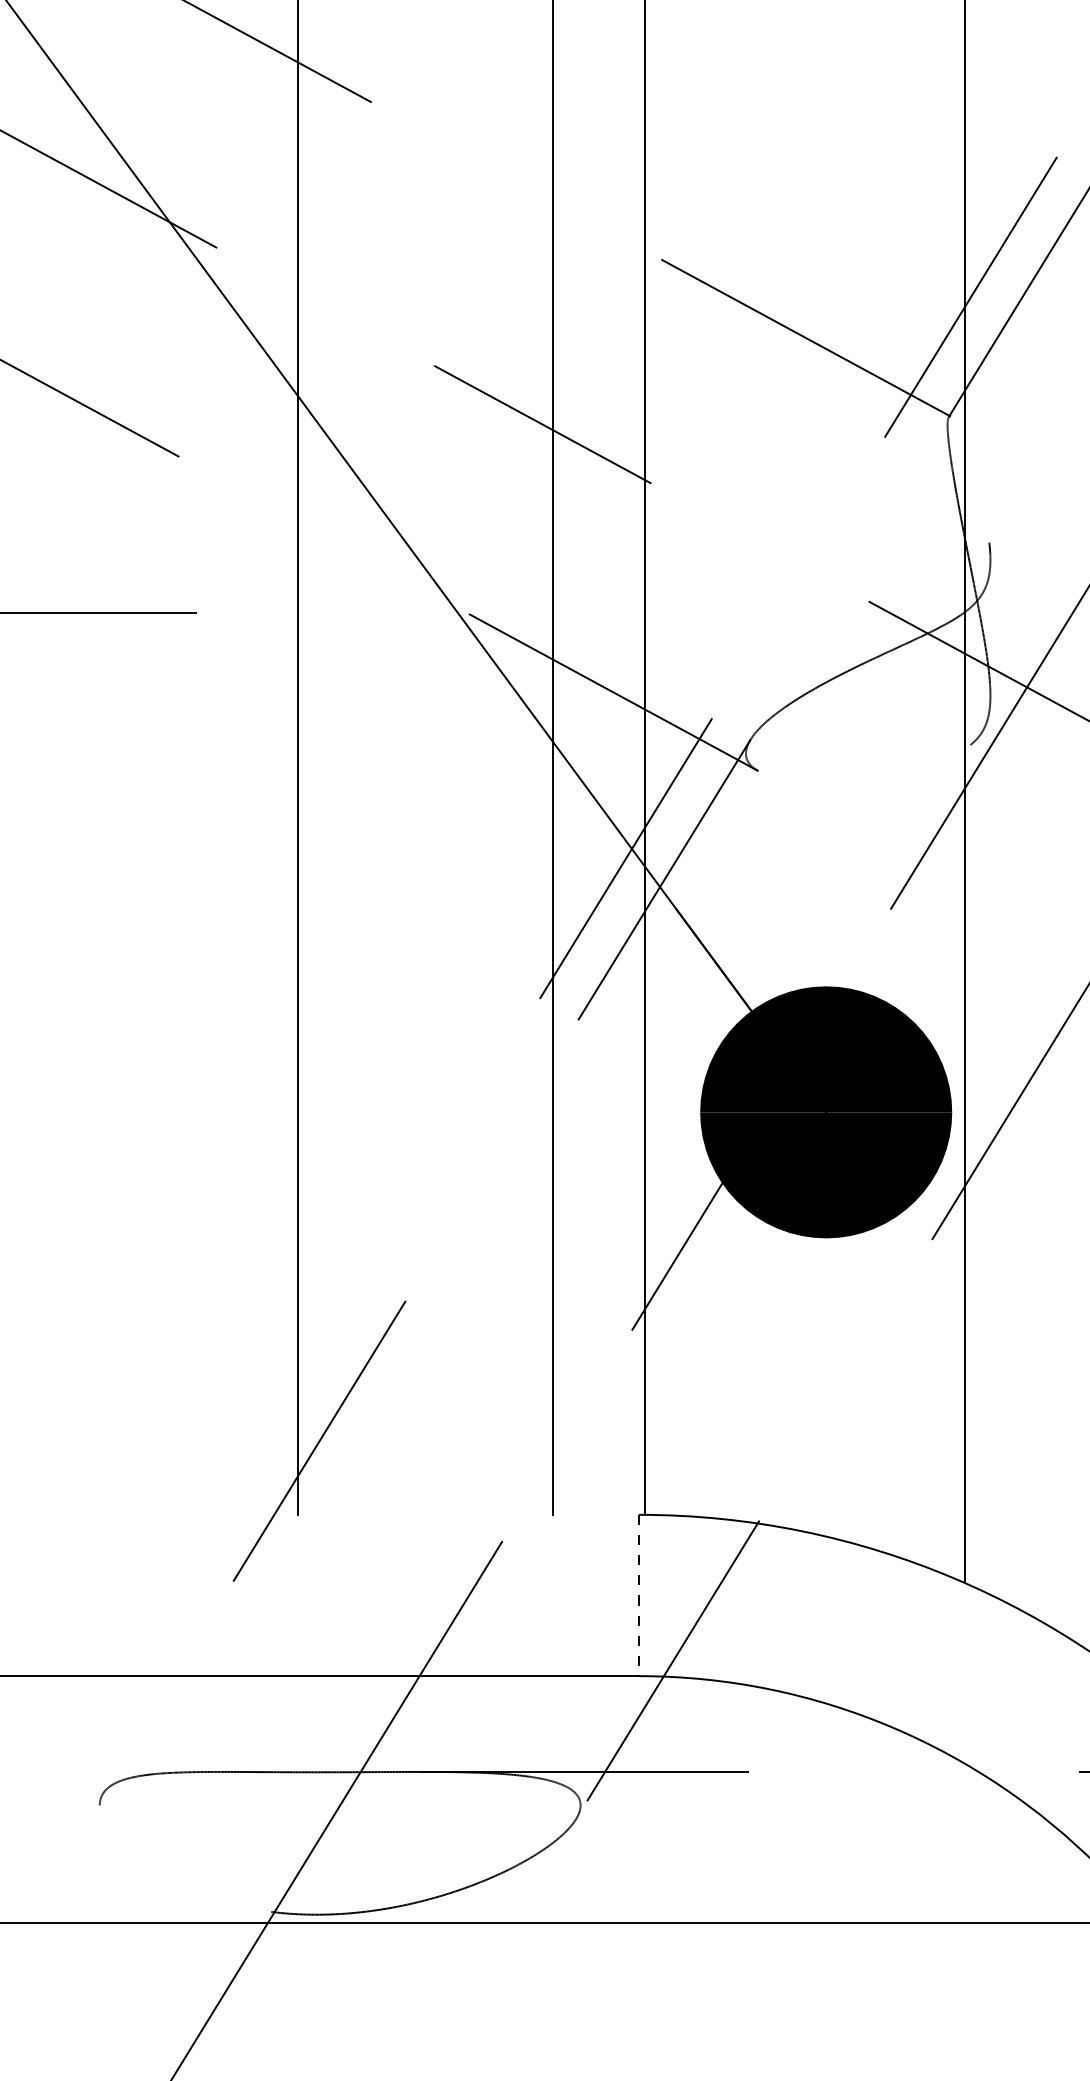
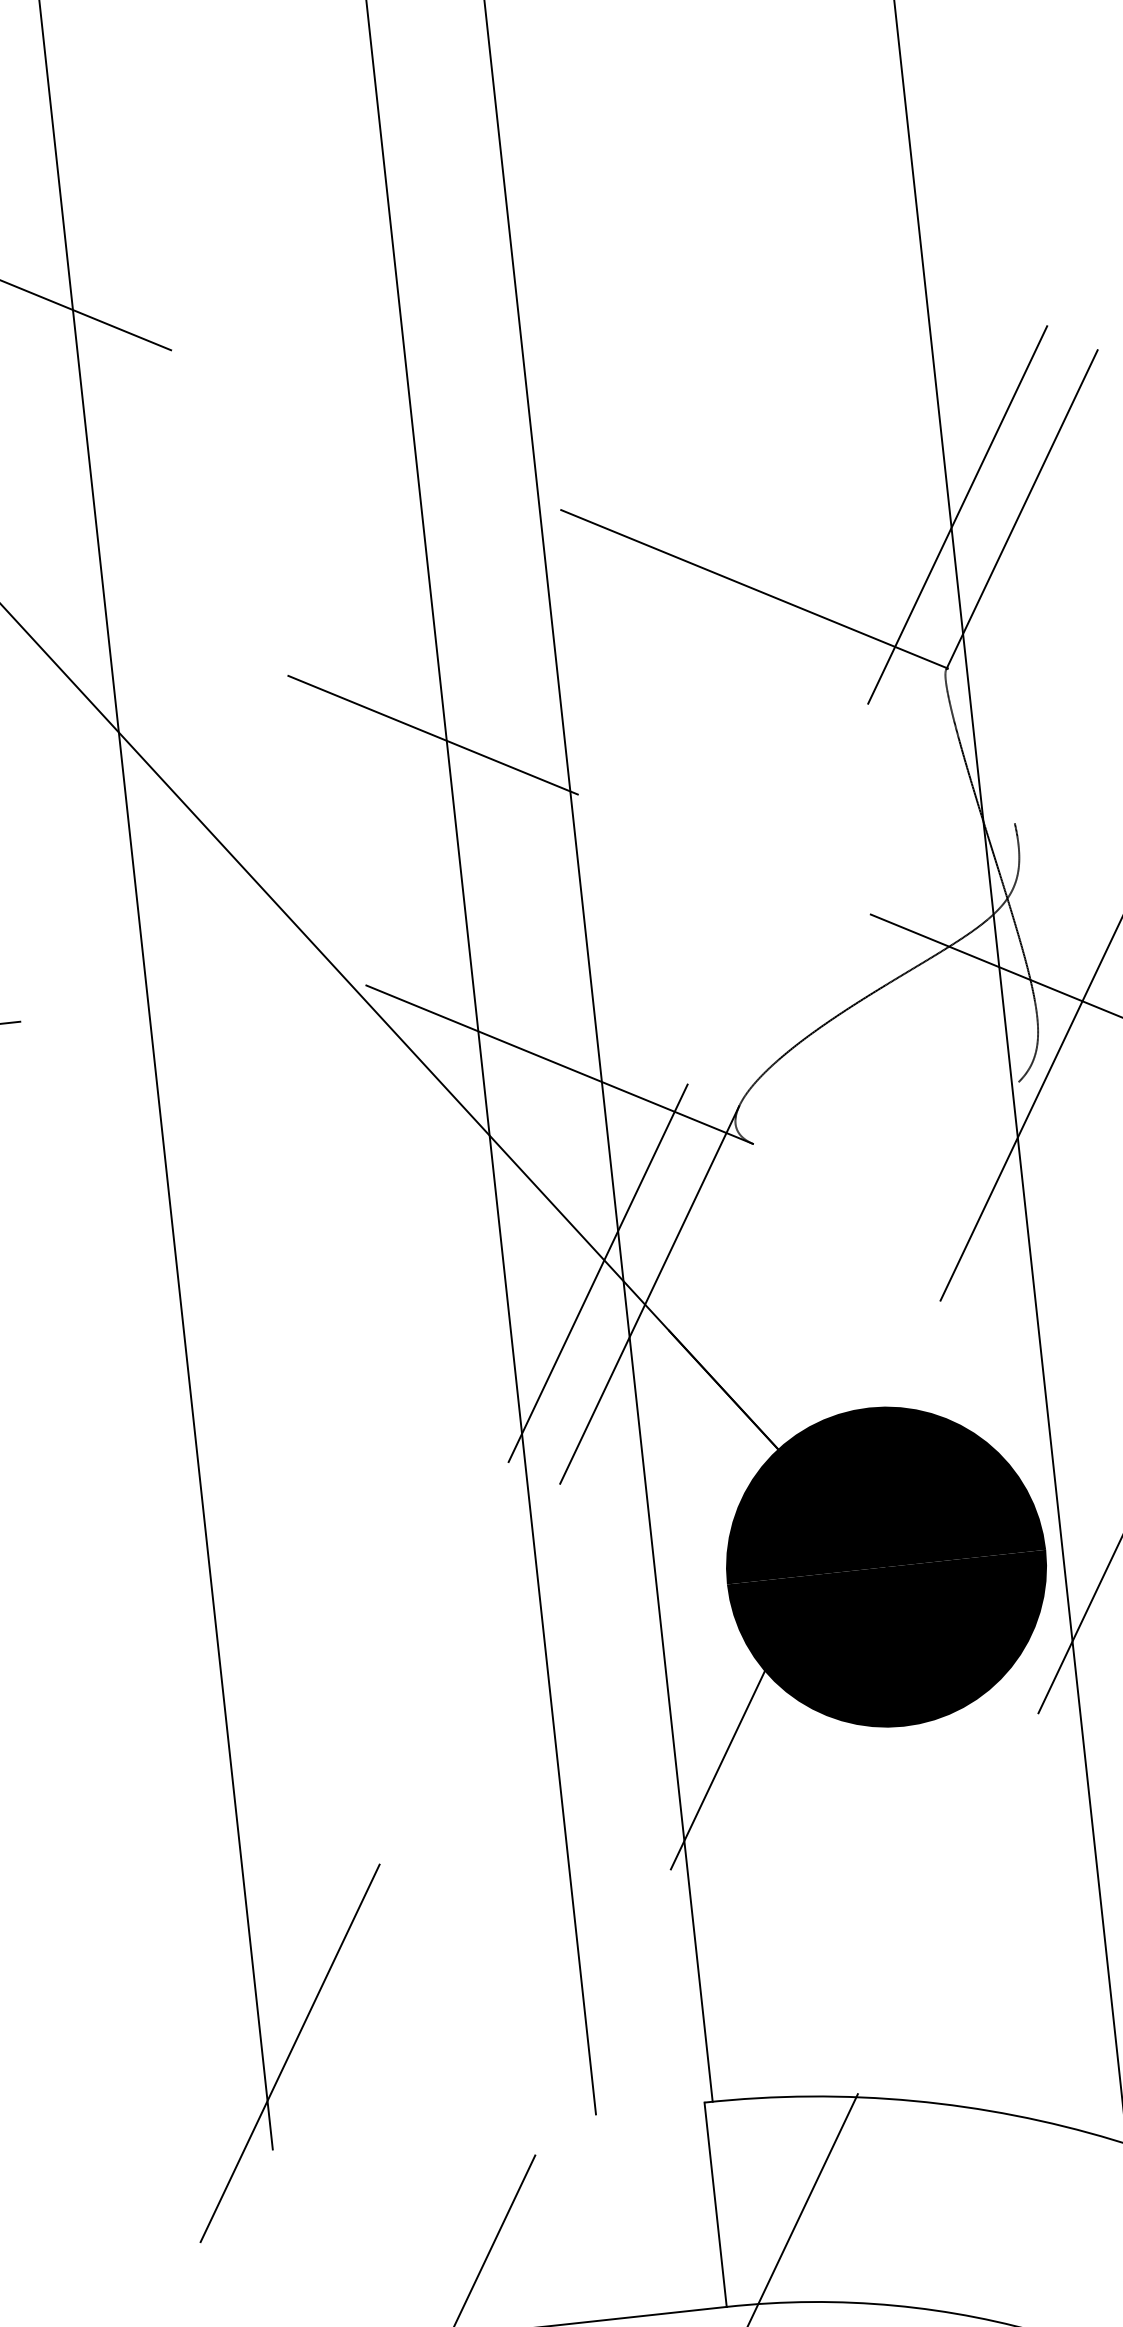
line: (638, 1595) -> (715, 2204), dashed -> solid

